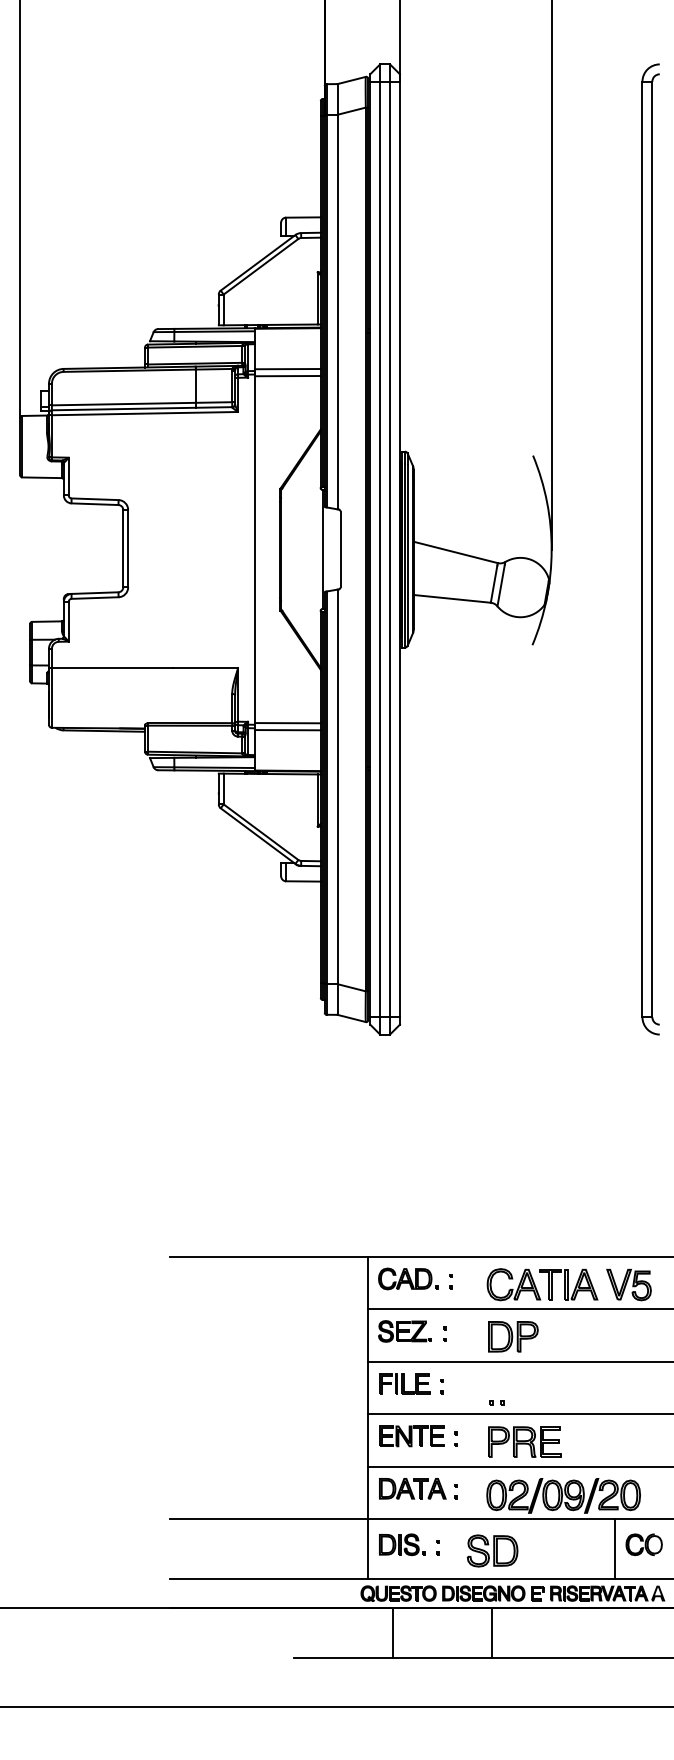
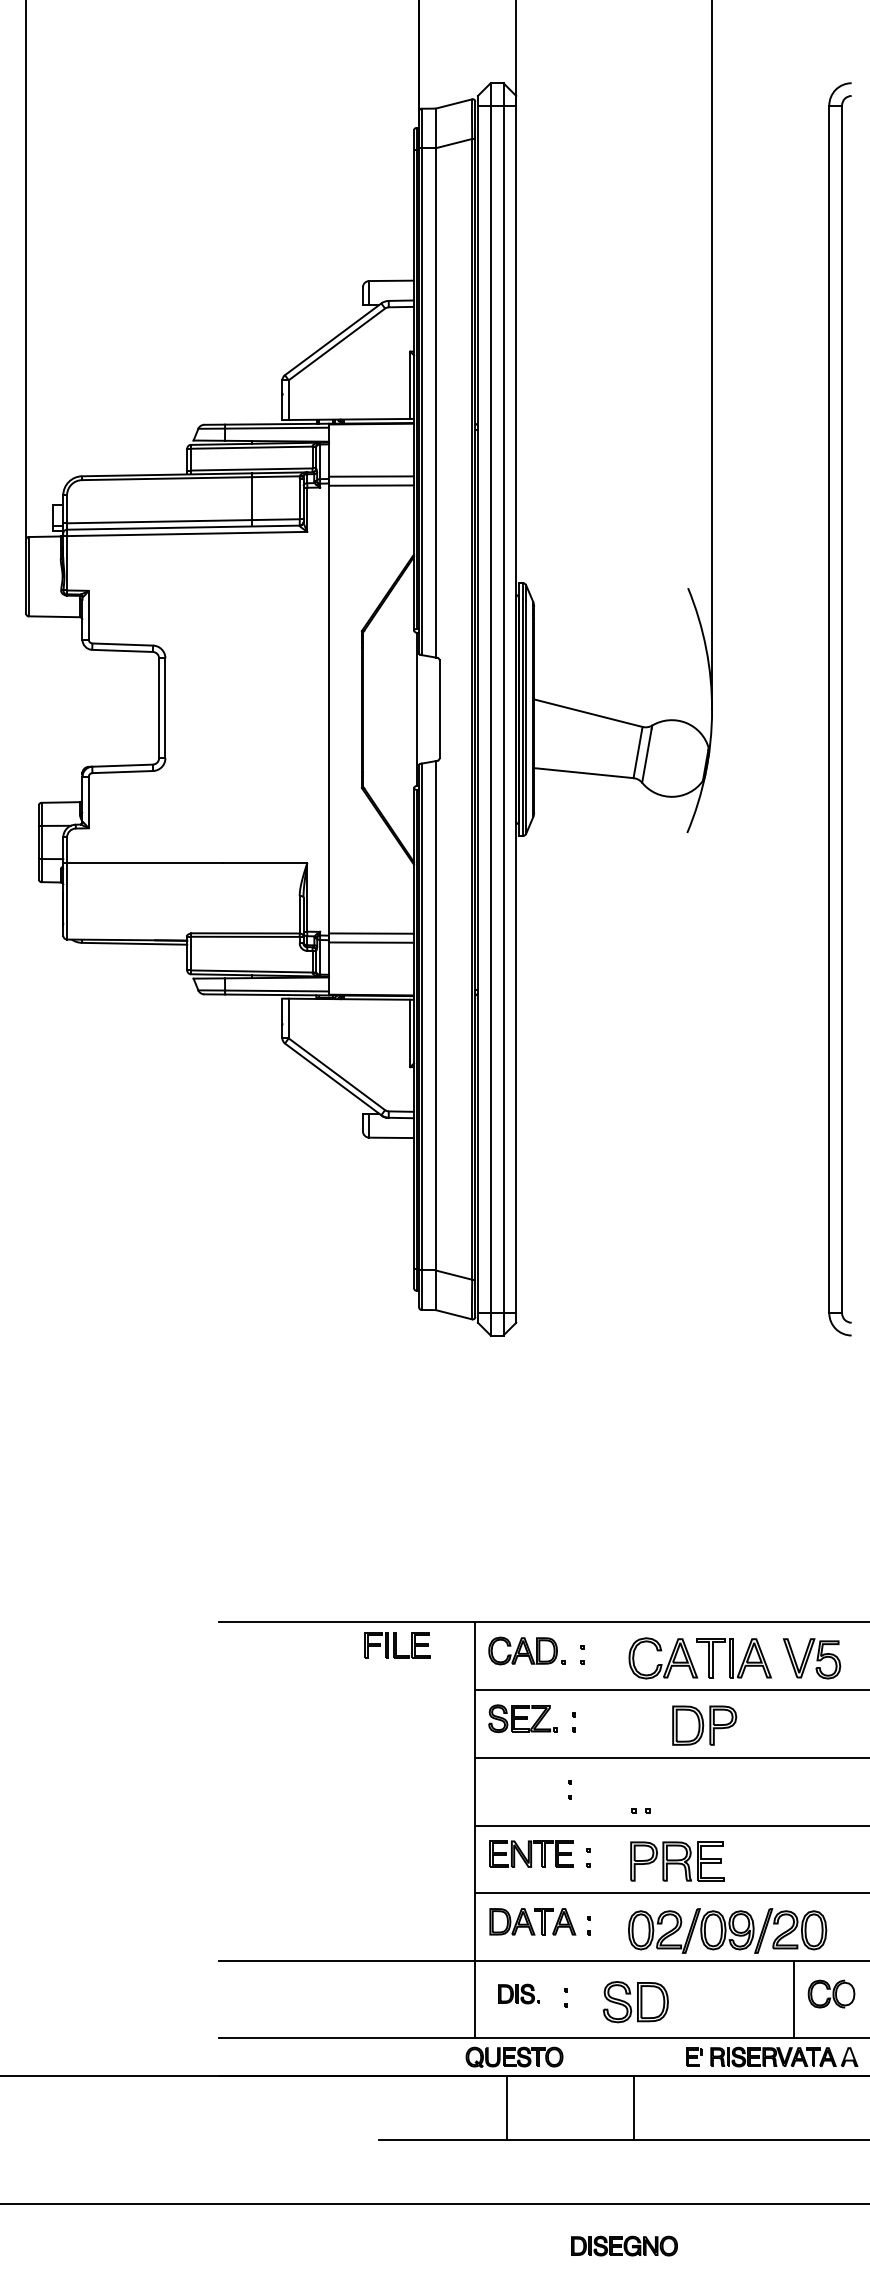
part: (513, 1336) -> (704, 1725), moved
part: (404, 1383) -> (397, 1645), moved
part: (401, 1544) -> (518, 1993), size x0.7
part: (483, 1593) -> (624, 2245), moved

